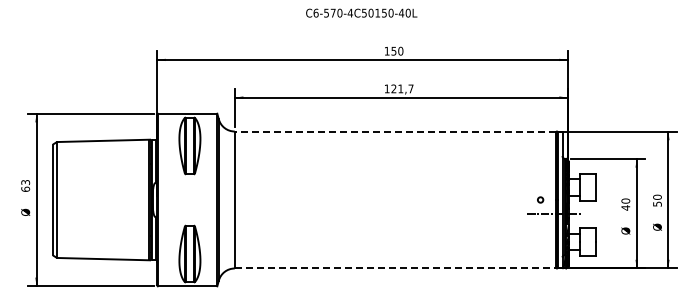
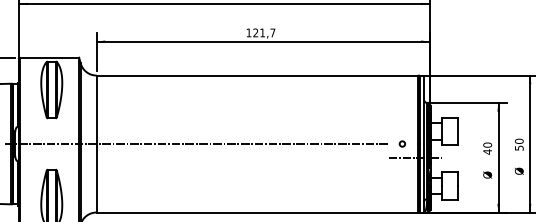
line: (395, 131) -> (257, 75), dashed -> solid
line: (334, 200) -> (196, 144), added
line: (395, 268) -> (257, 212), dashed -> solid

